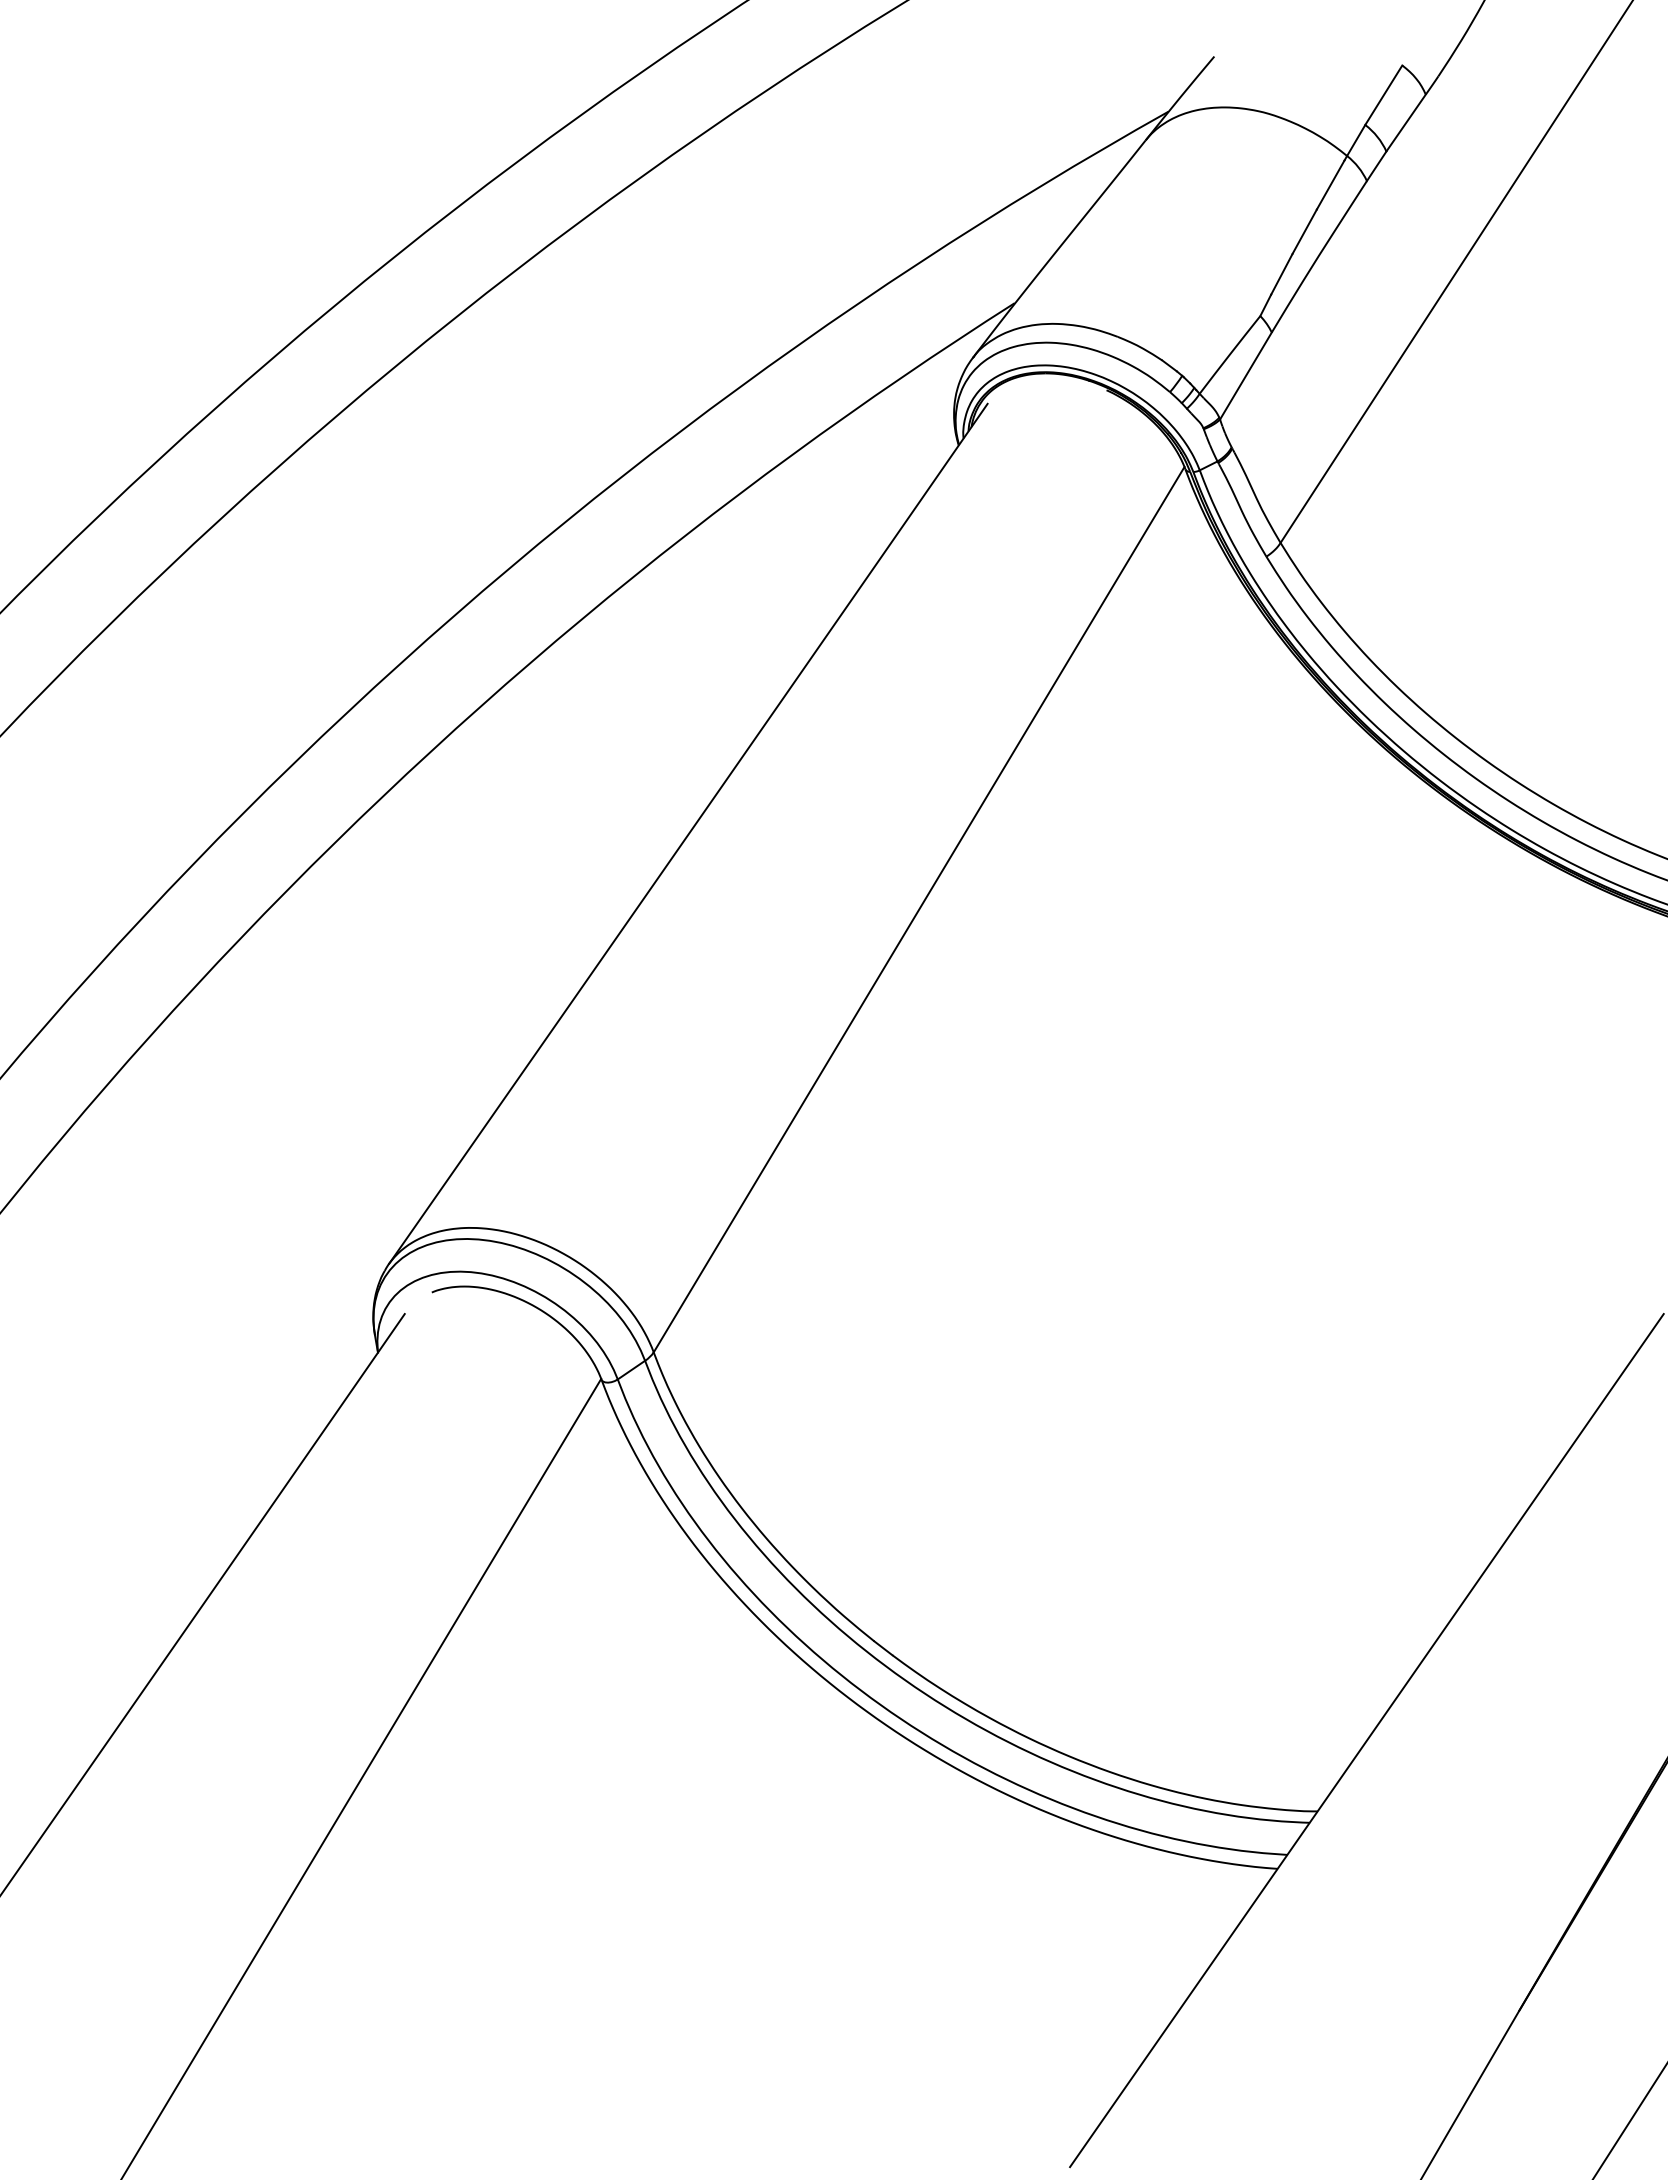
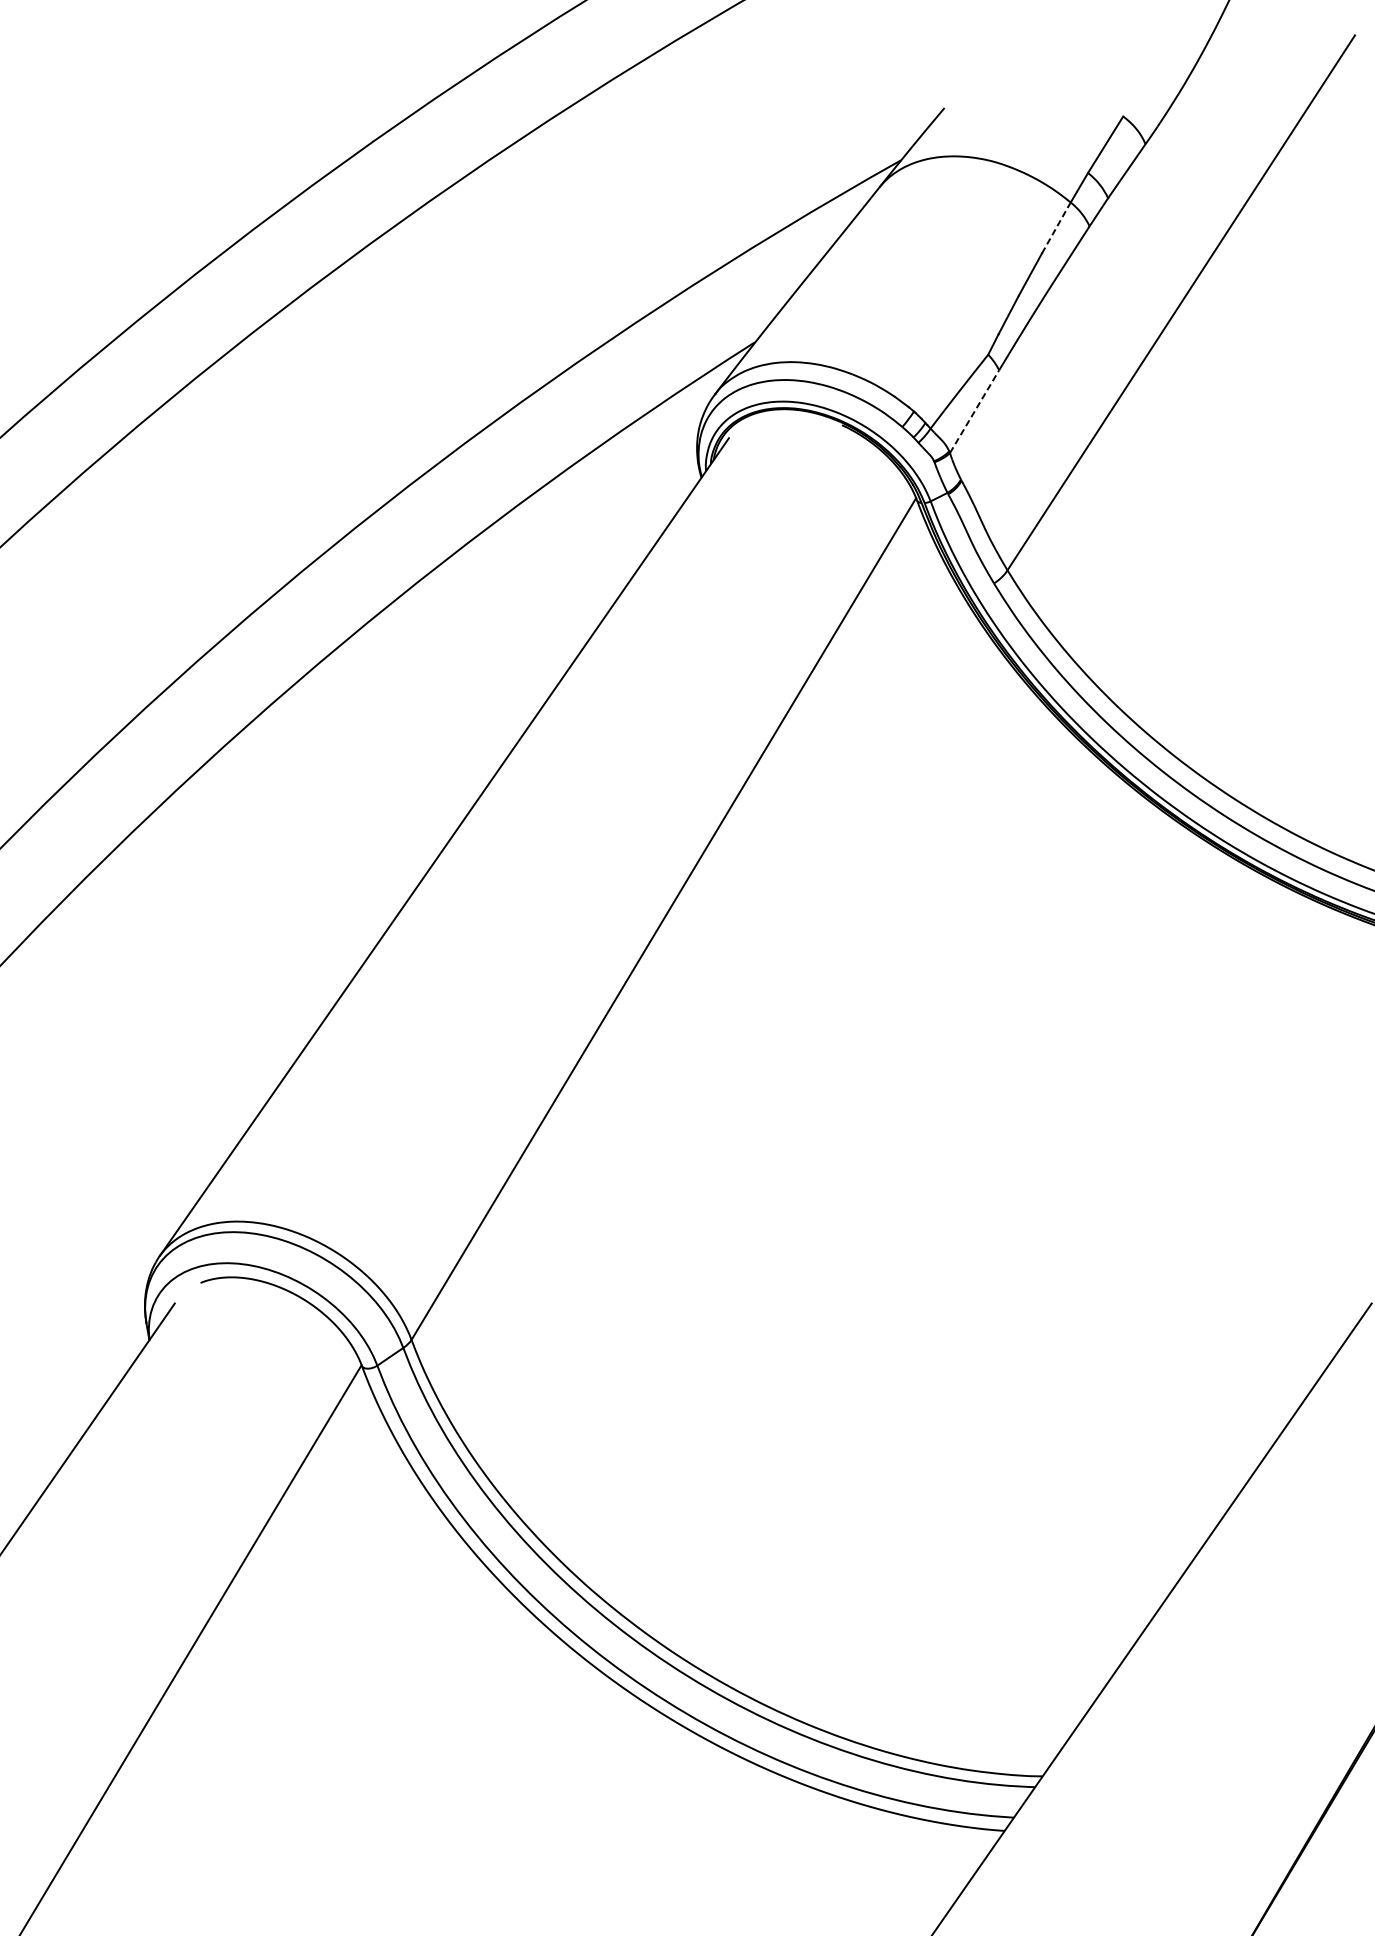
line: (1330, 184) -> (1054, 229), solid -> dashed
line: (1245, 376) -> (974, 412), solid -> dashed

